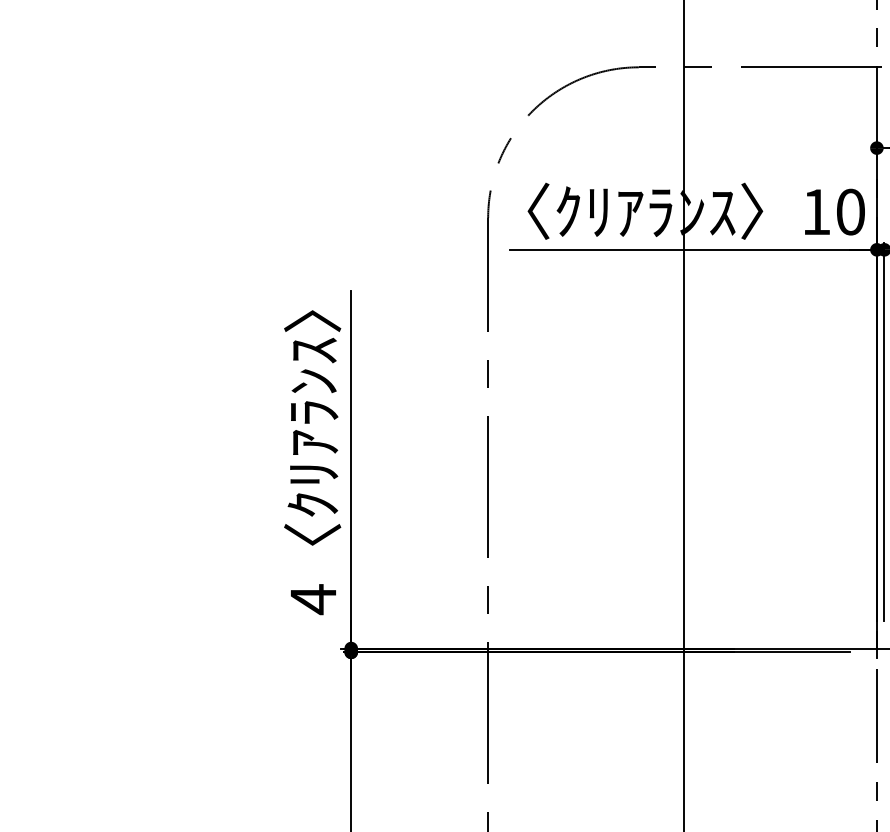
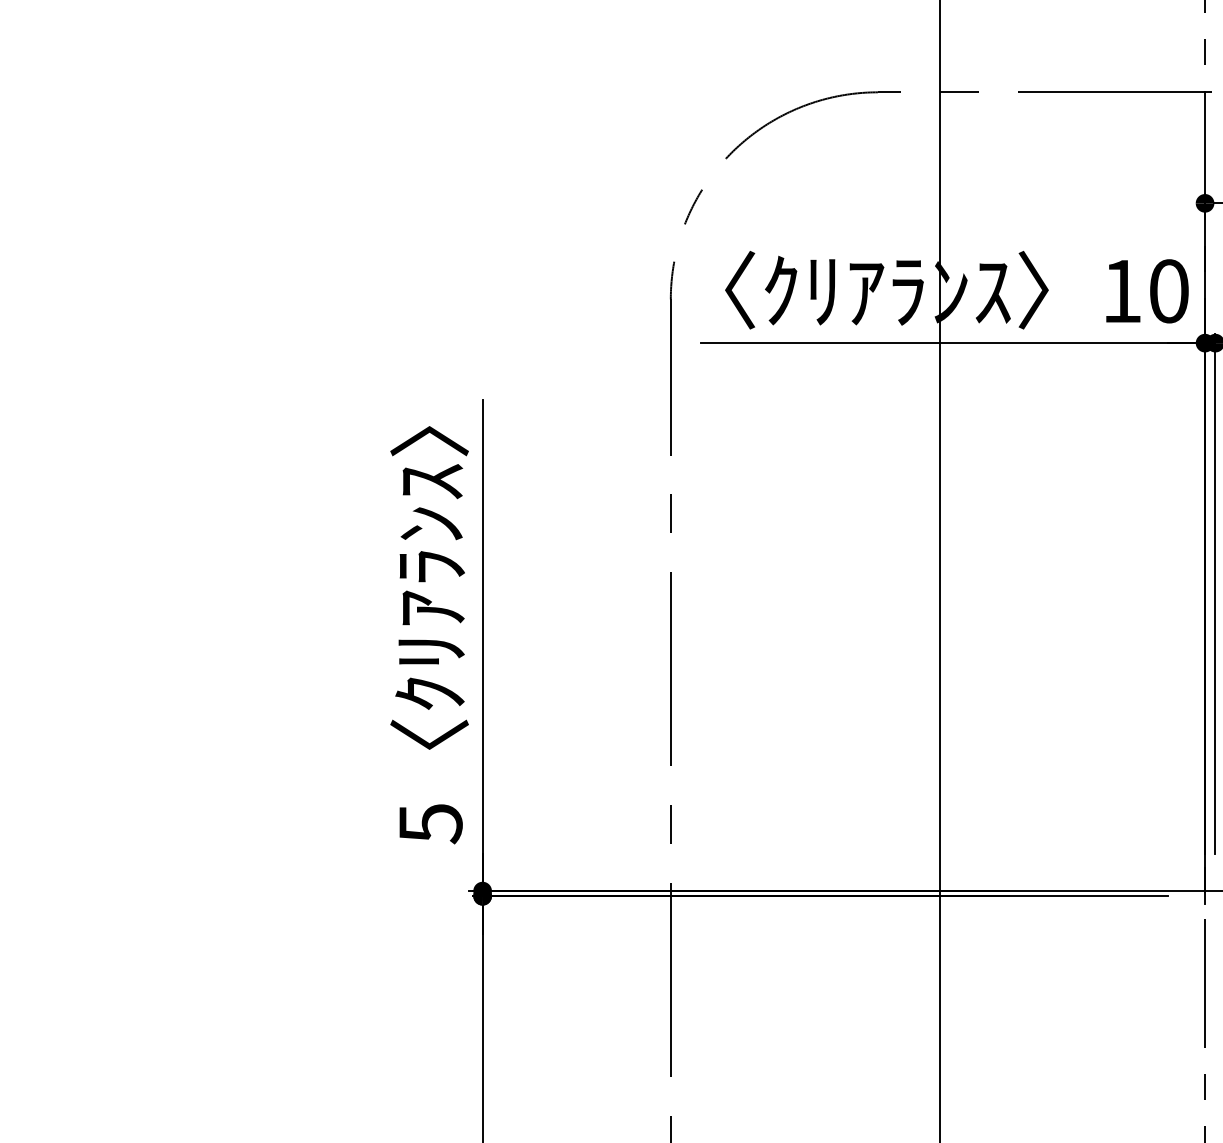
text: (313, 599) -> (430, 823), 4 -> 5

